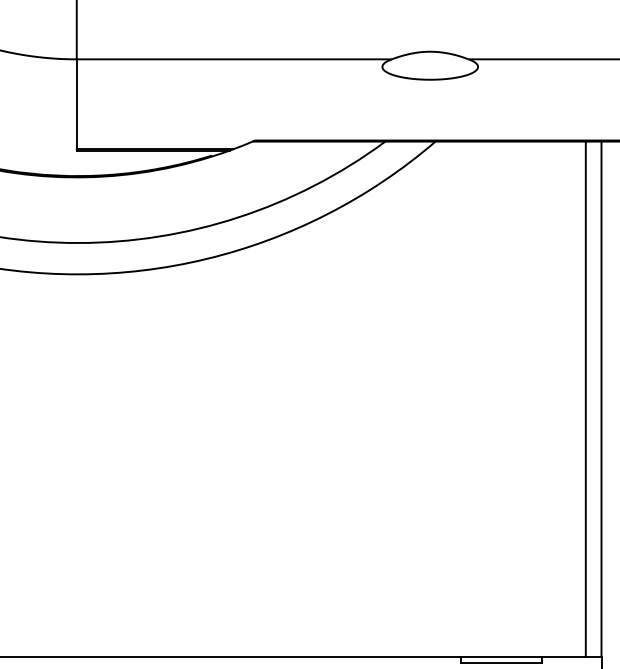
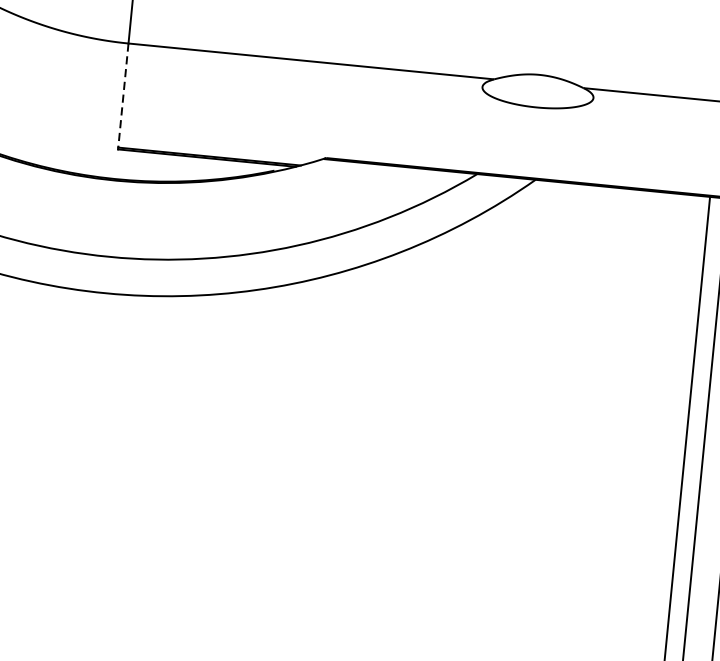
line: (76, 104) -> (123, 95), solid -> dashed

